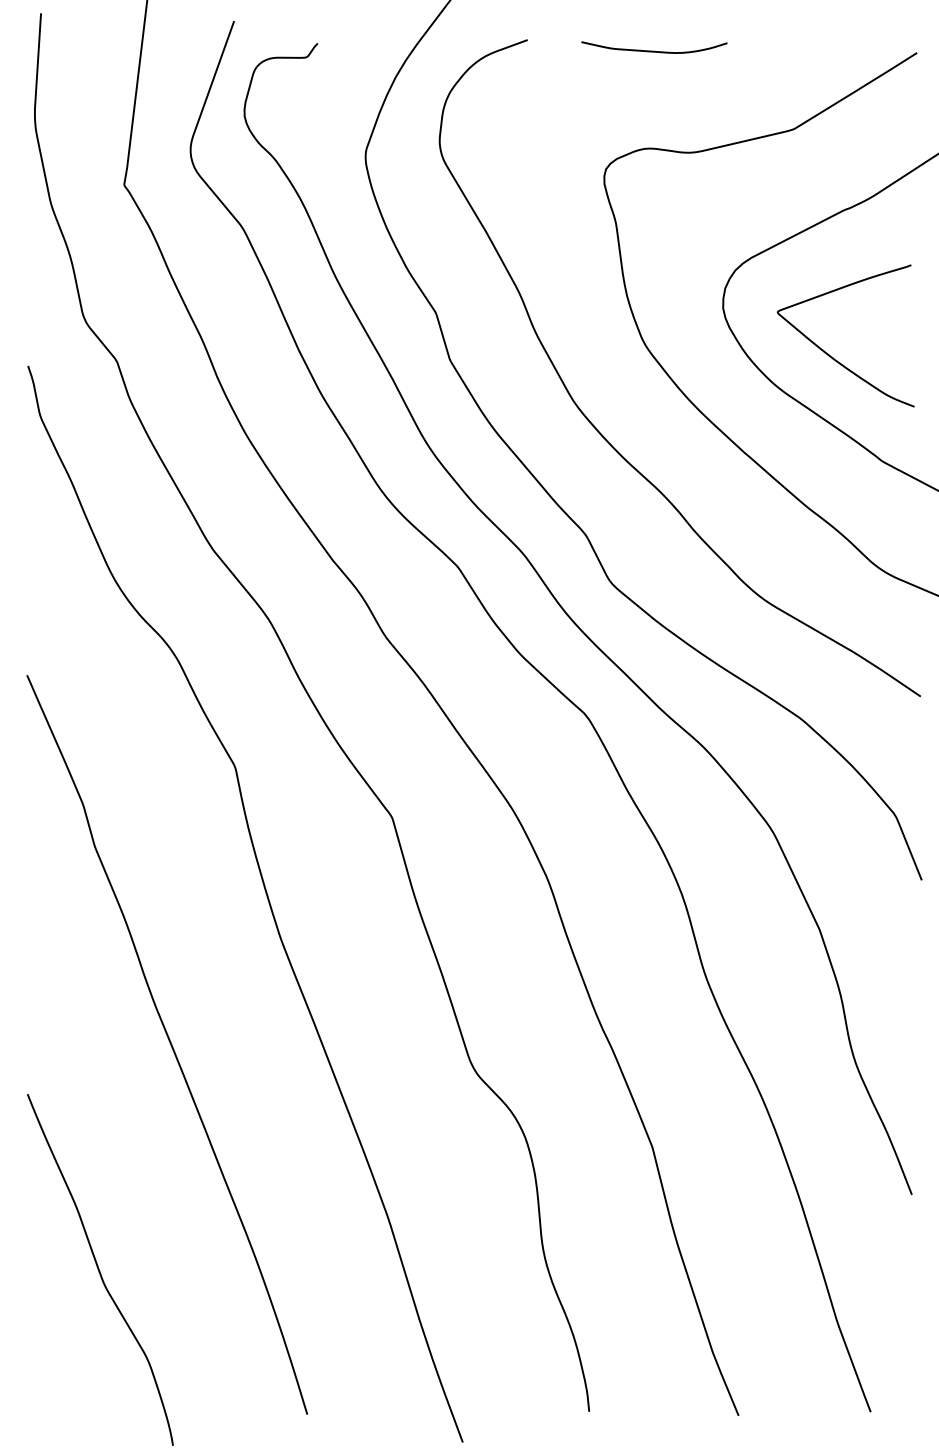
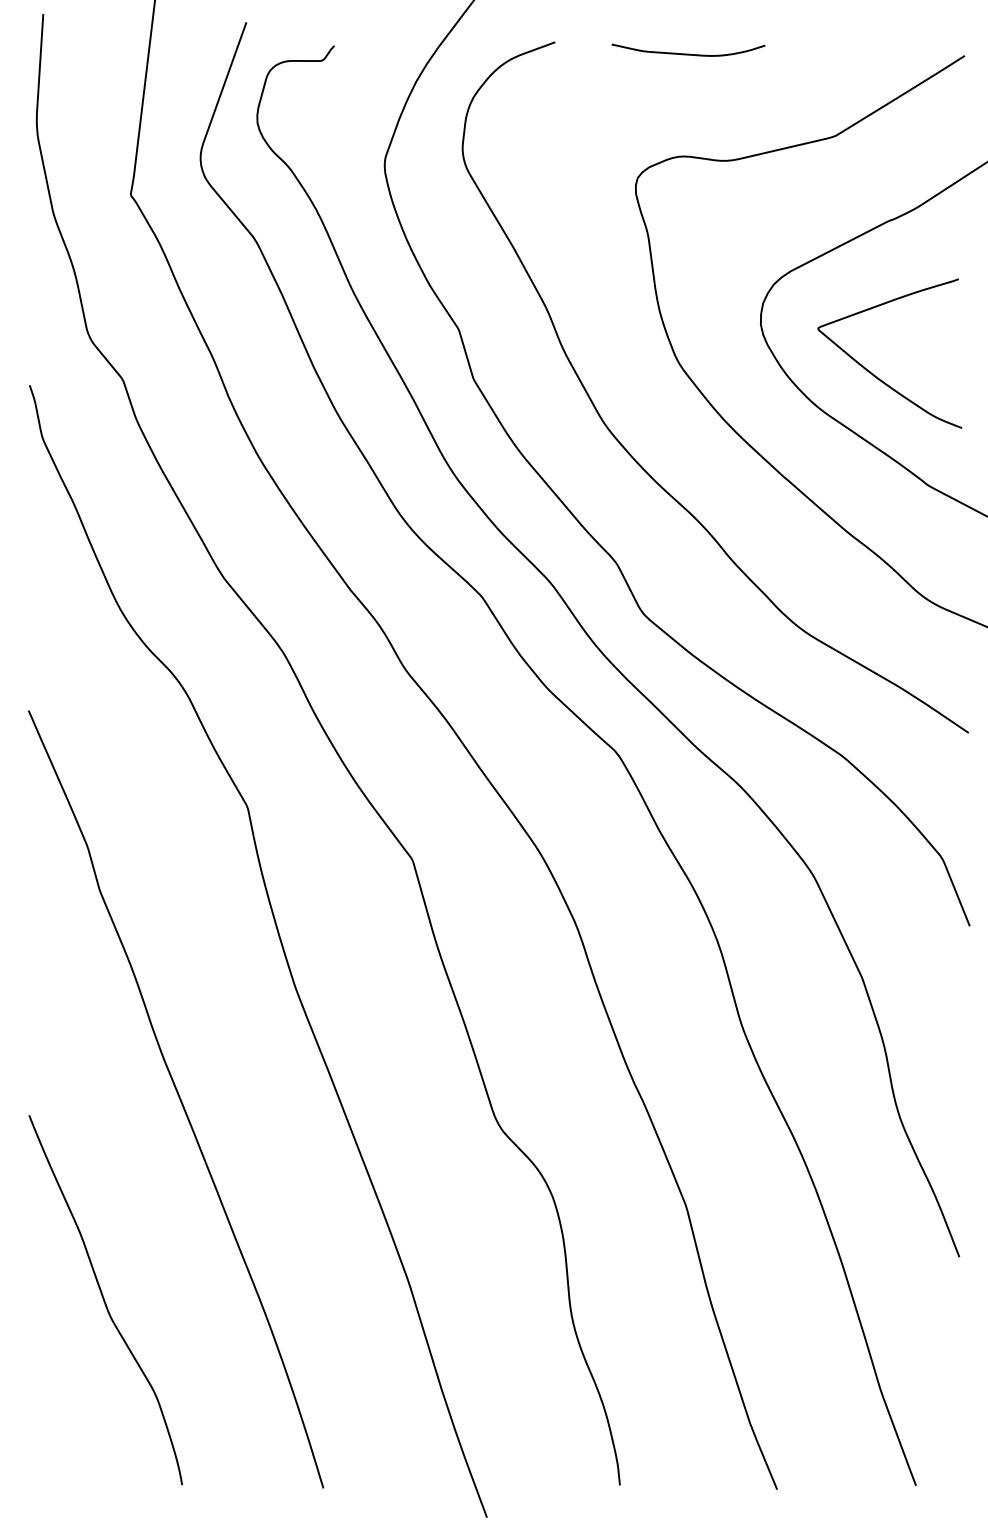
curve: (100, 1270) -> (105, 1300), moved

